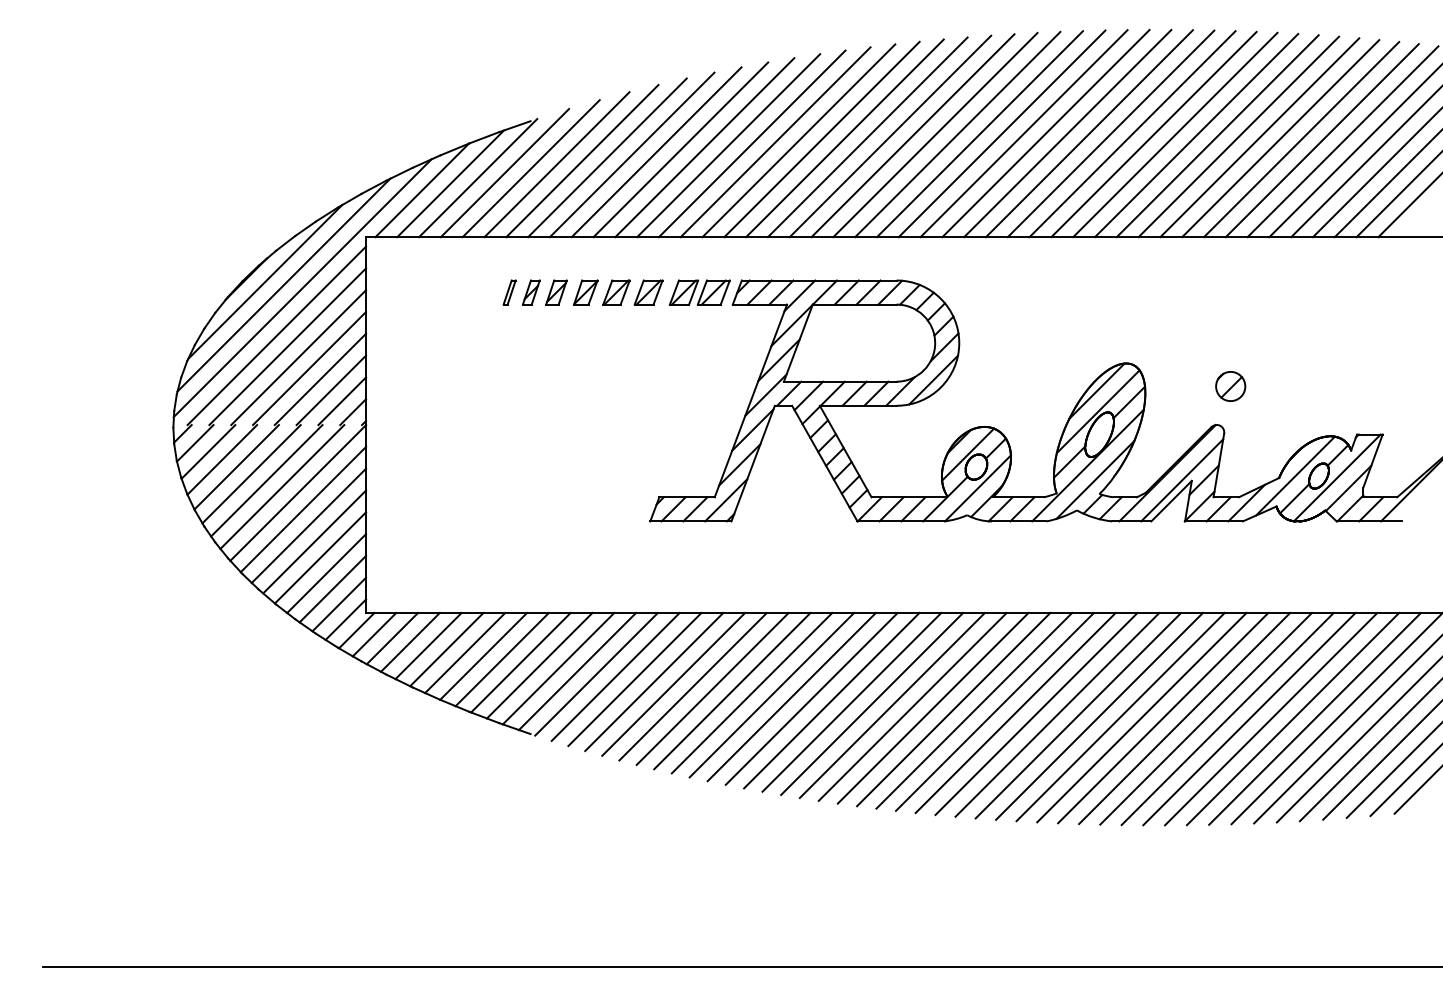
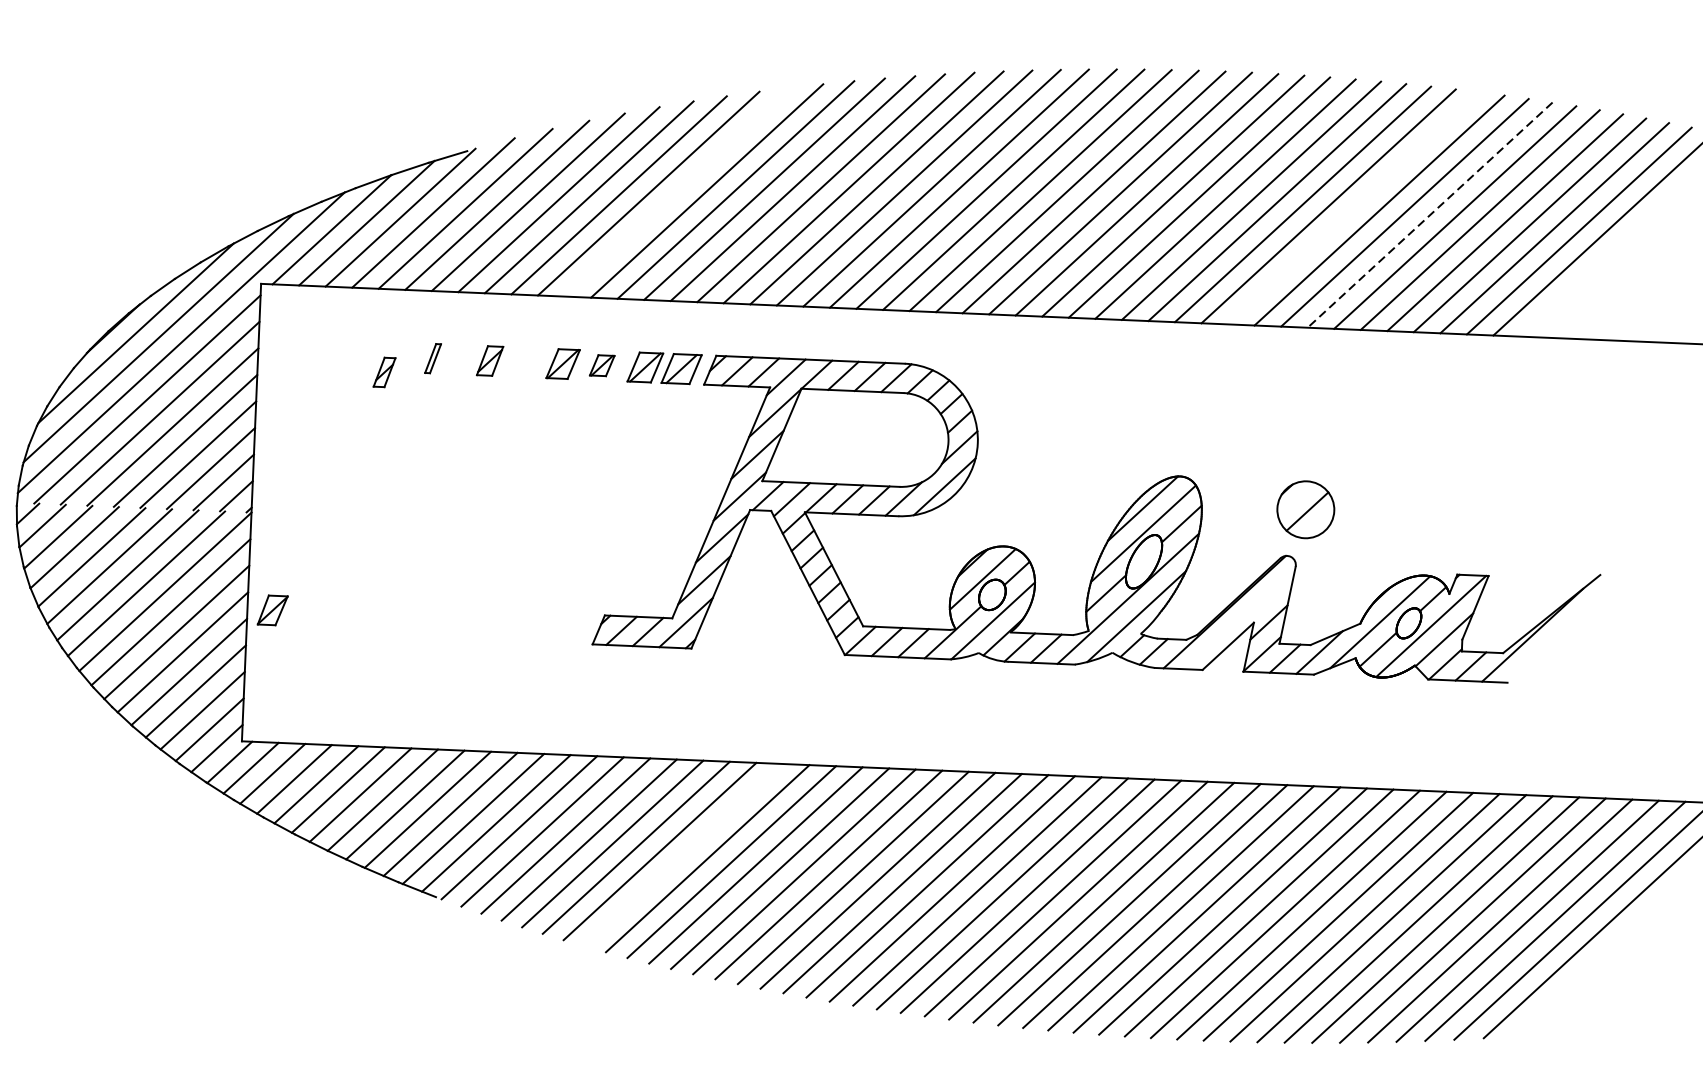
line: (1259, 137) -> (1353, 208), removed
line: (1322, 140) -> (1430, 215), solid -> dashed
line: (704, 147) -> (677, 191), removed
part: (531, 292) -> (384, 372), moved
part: (585, 292) -> (272, 610), moved
part: (648, 292) -> (602, 365), size x0.7
part: (1230, 386) -> (1305, 509), size x1.6
line: (1182, 480) -> (1242, 621), removed
line: (732, 690) -> (684, 854), removed

